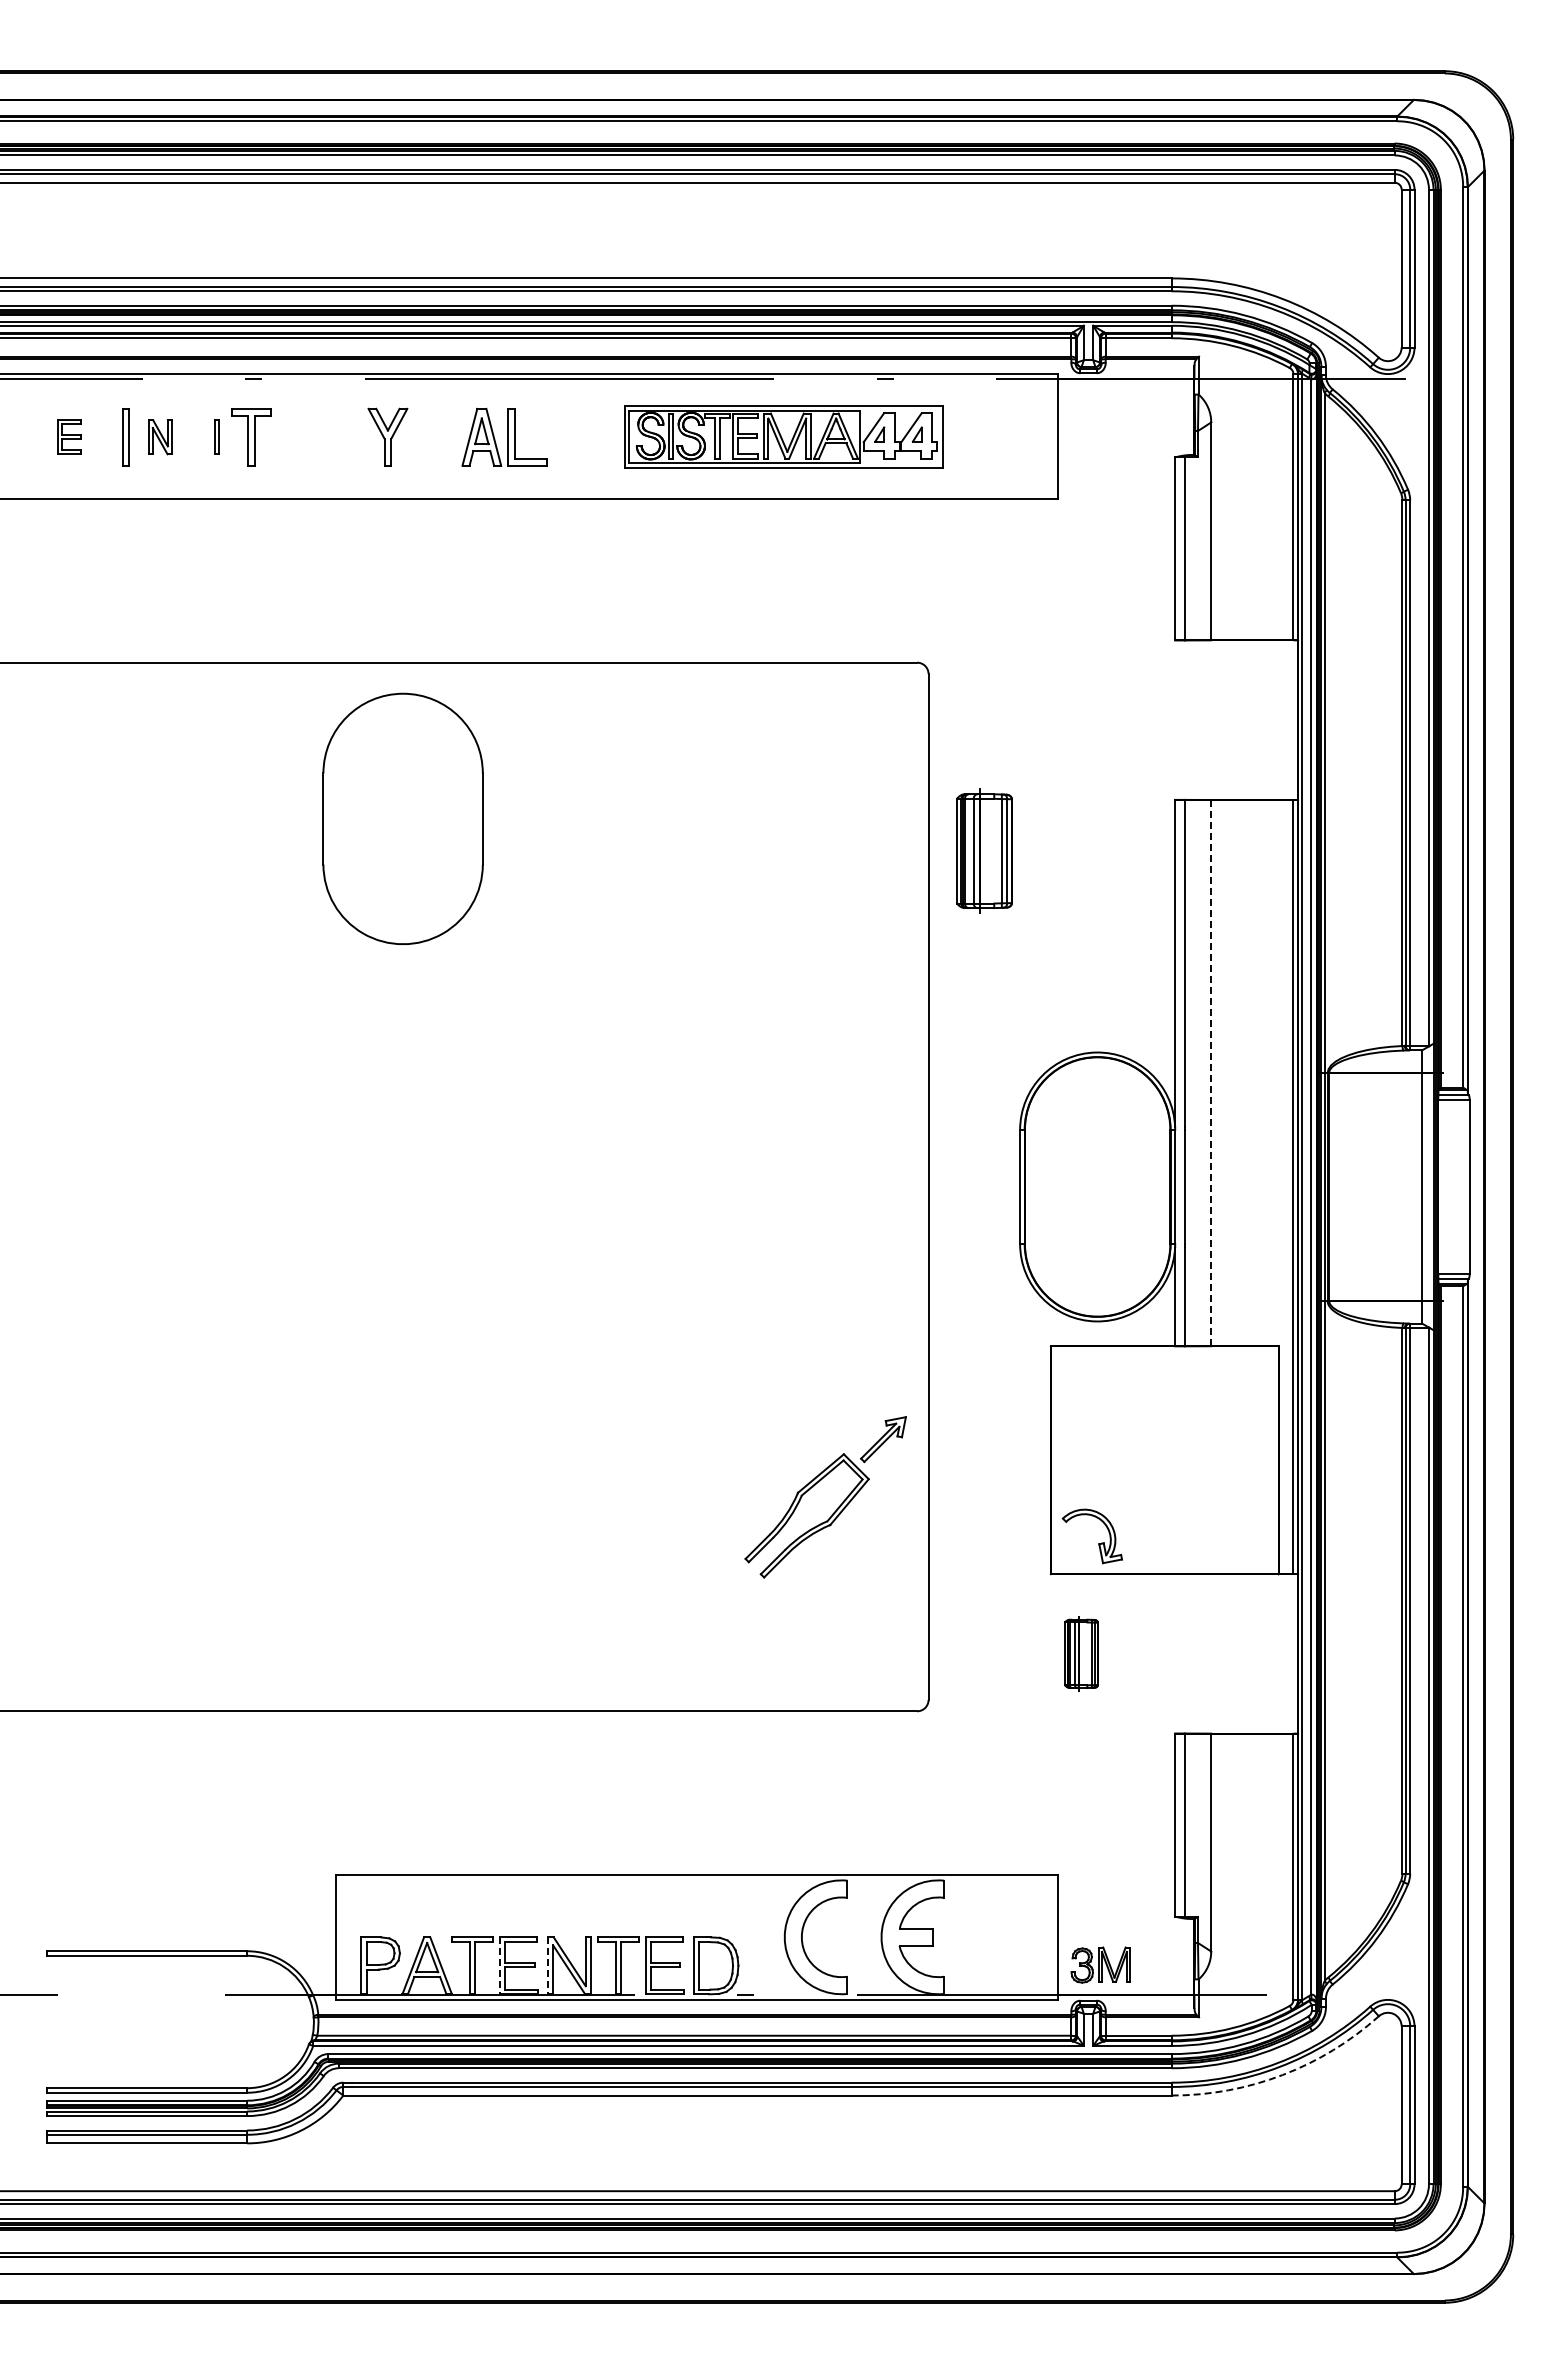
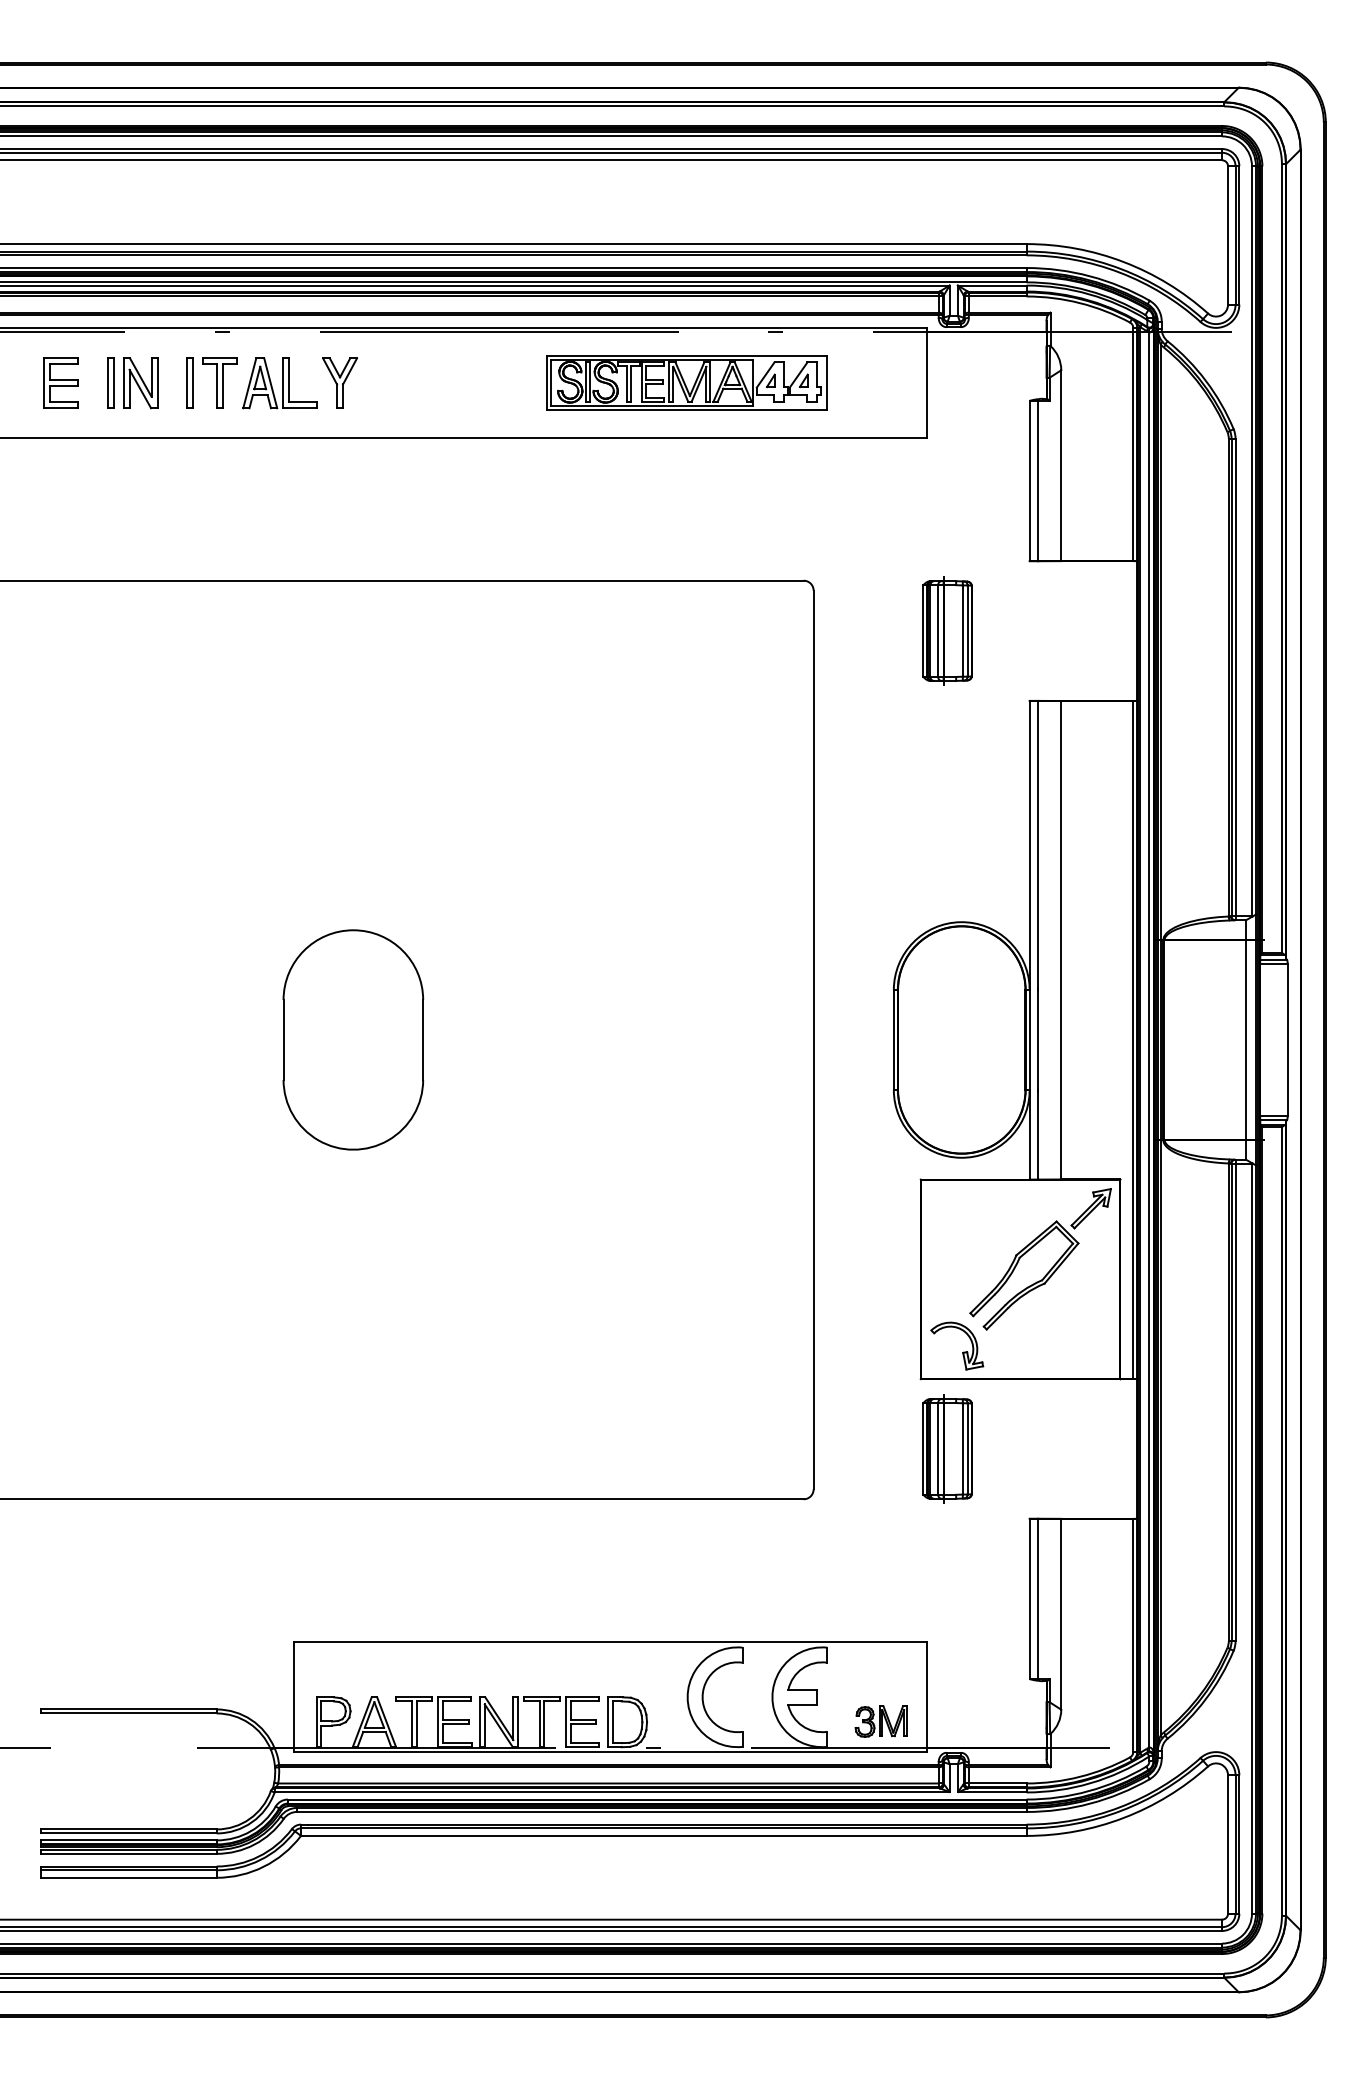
part: (160, 436) -> (140, 382), size x1.67
part: (504, 436) -> (280, 382), moved
part: (69, 437) -> (61, 383), size x1.67
part: (217, 437) -> (190, 383), size x1.67
part: (402, 818) -> (352, 1039), moved
part: (984, 850) -> (947, 630), moved
line: (1211, 1072) -> (1061, 939), dashed -> solid
part: (814, 1486) -> (1030, 1249), moved
part: (1081, 1653) -> (947, 1448), size x1.67
part: (1100, 1964) -> (881, 1721), moved
line: (500, 1966) -> (438, 1722), dashed -> solid
line: (547, 1966) -> (479, 1722), dashed -> solid
arc: (1282, 2075) -> (1123, 1818), dashed -> solid

